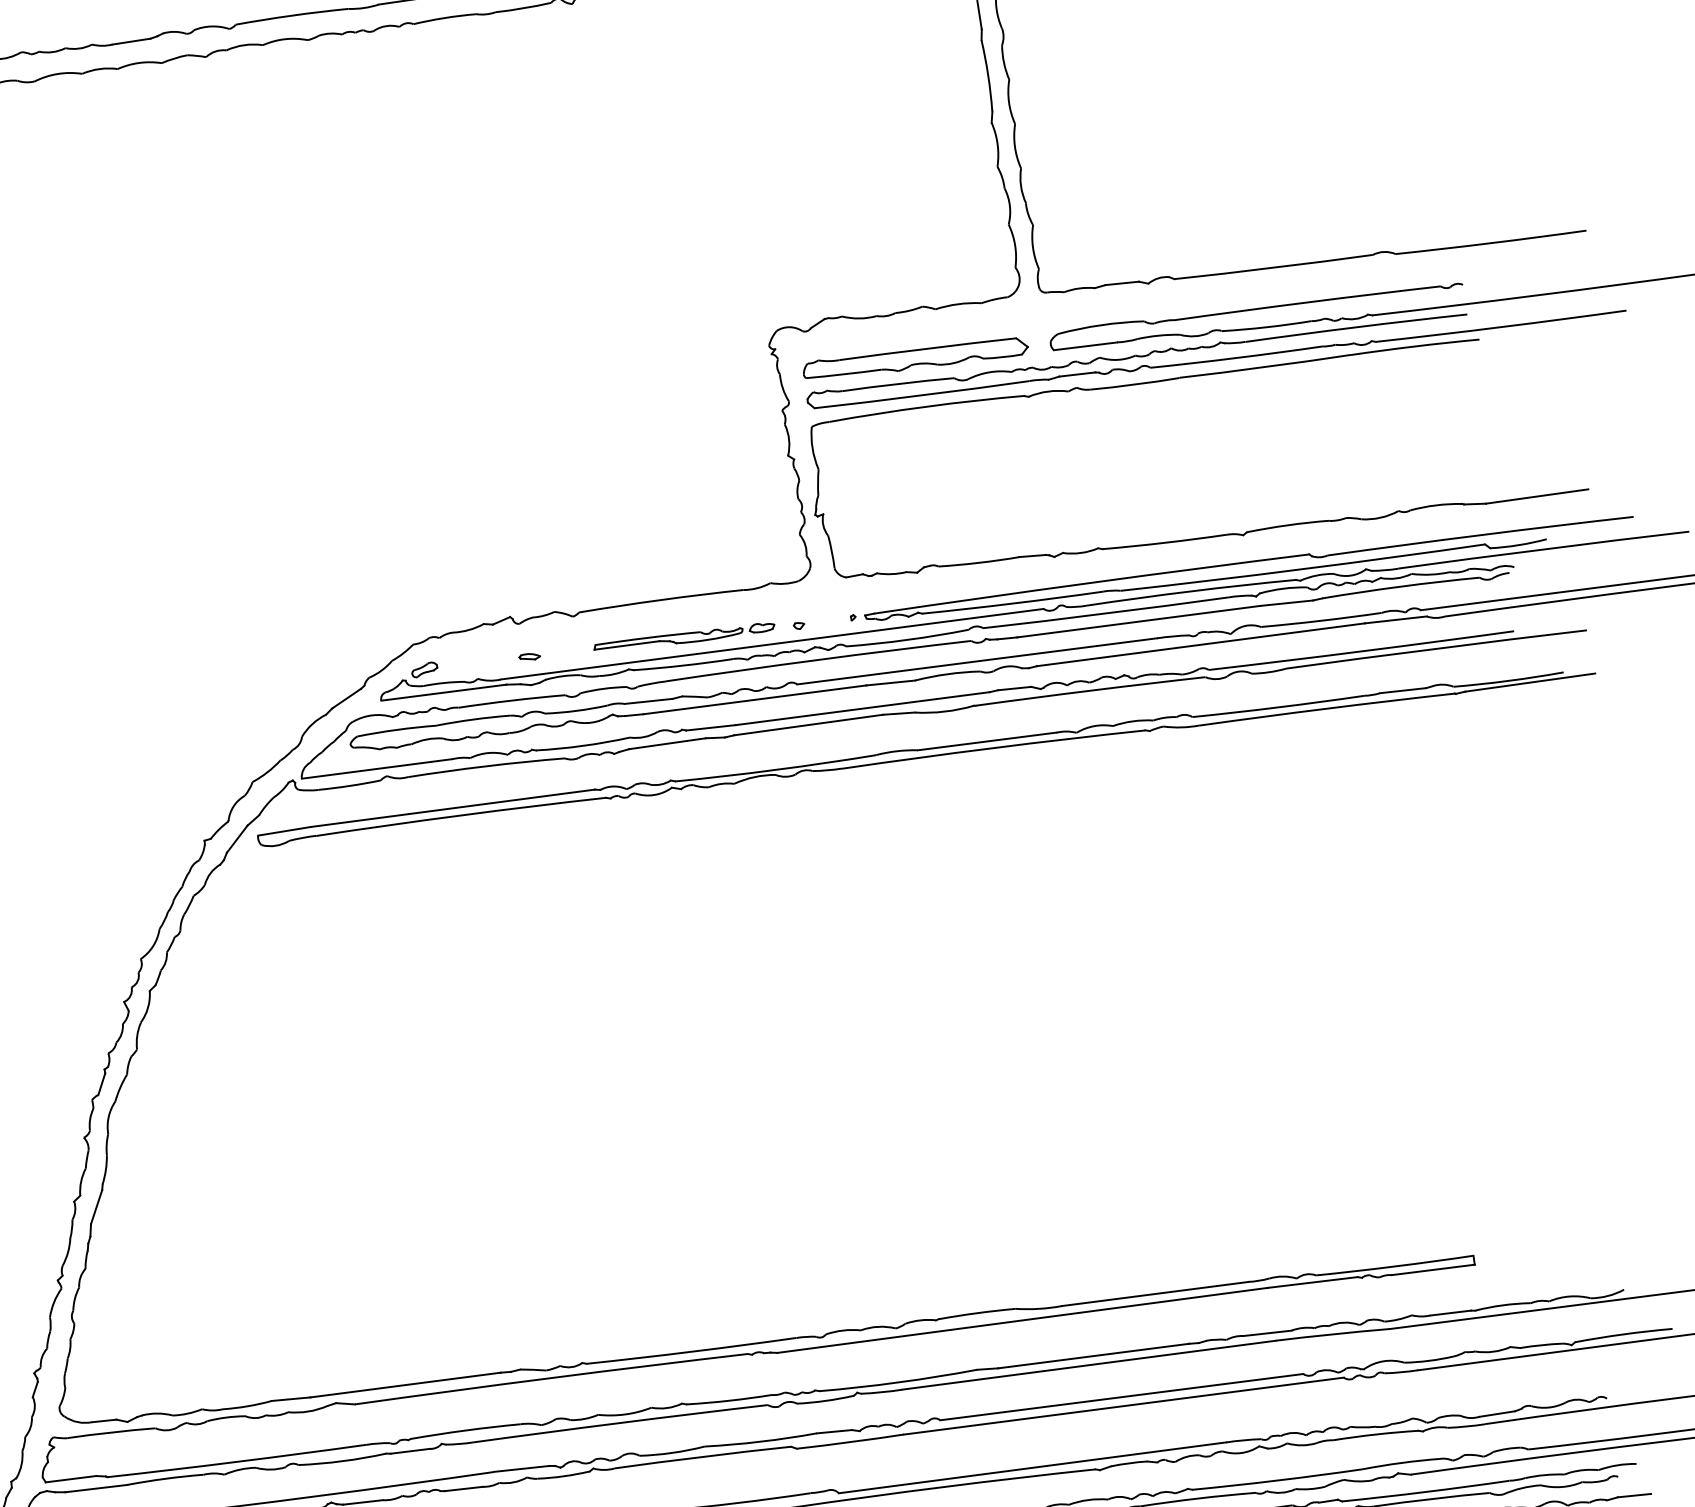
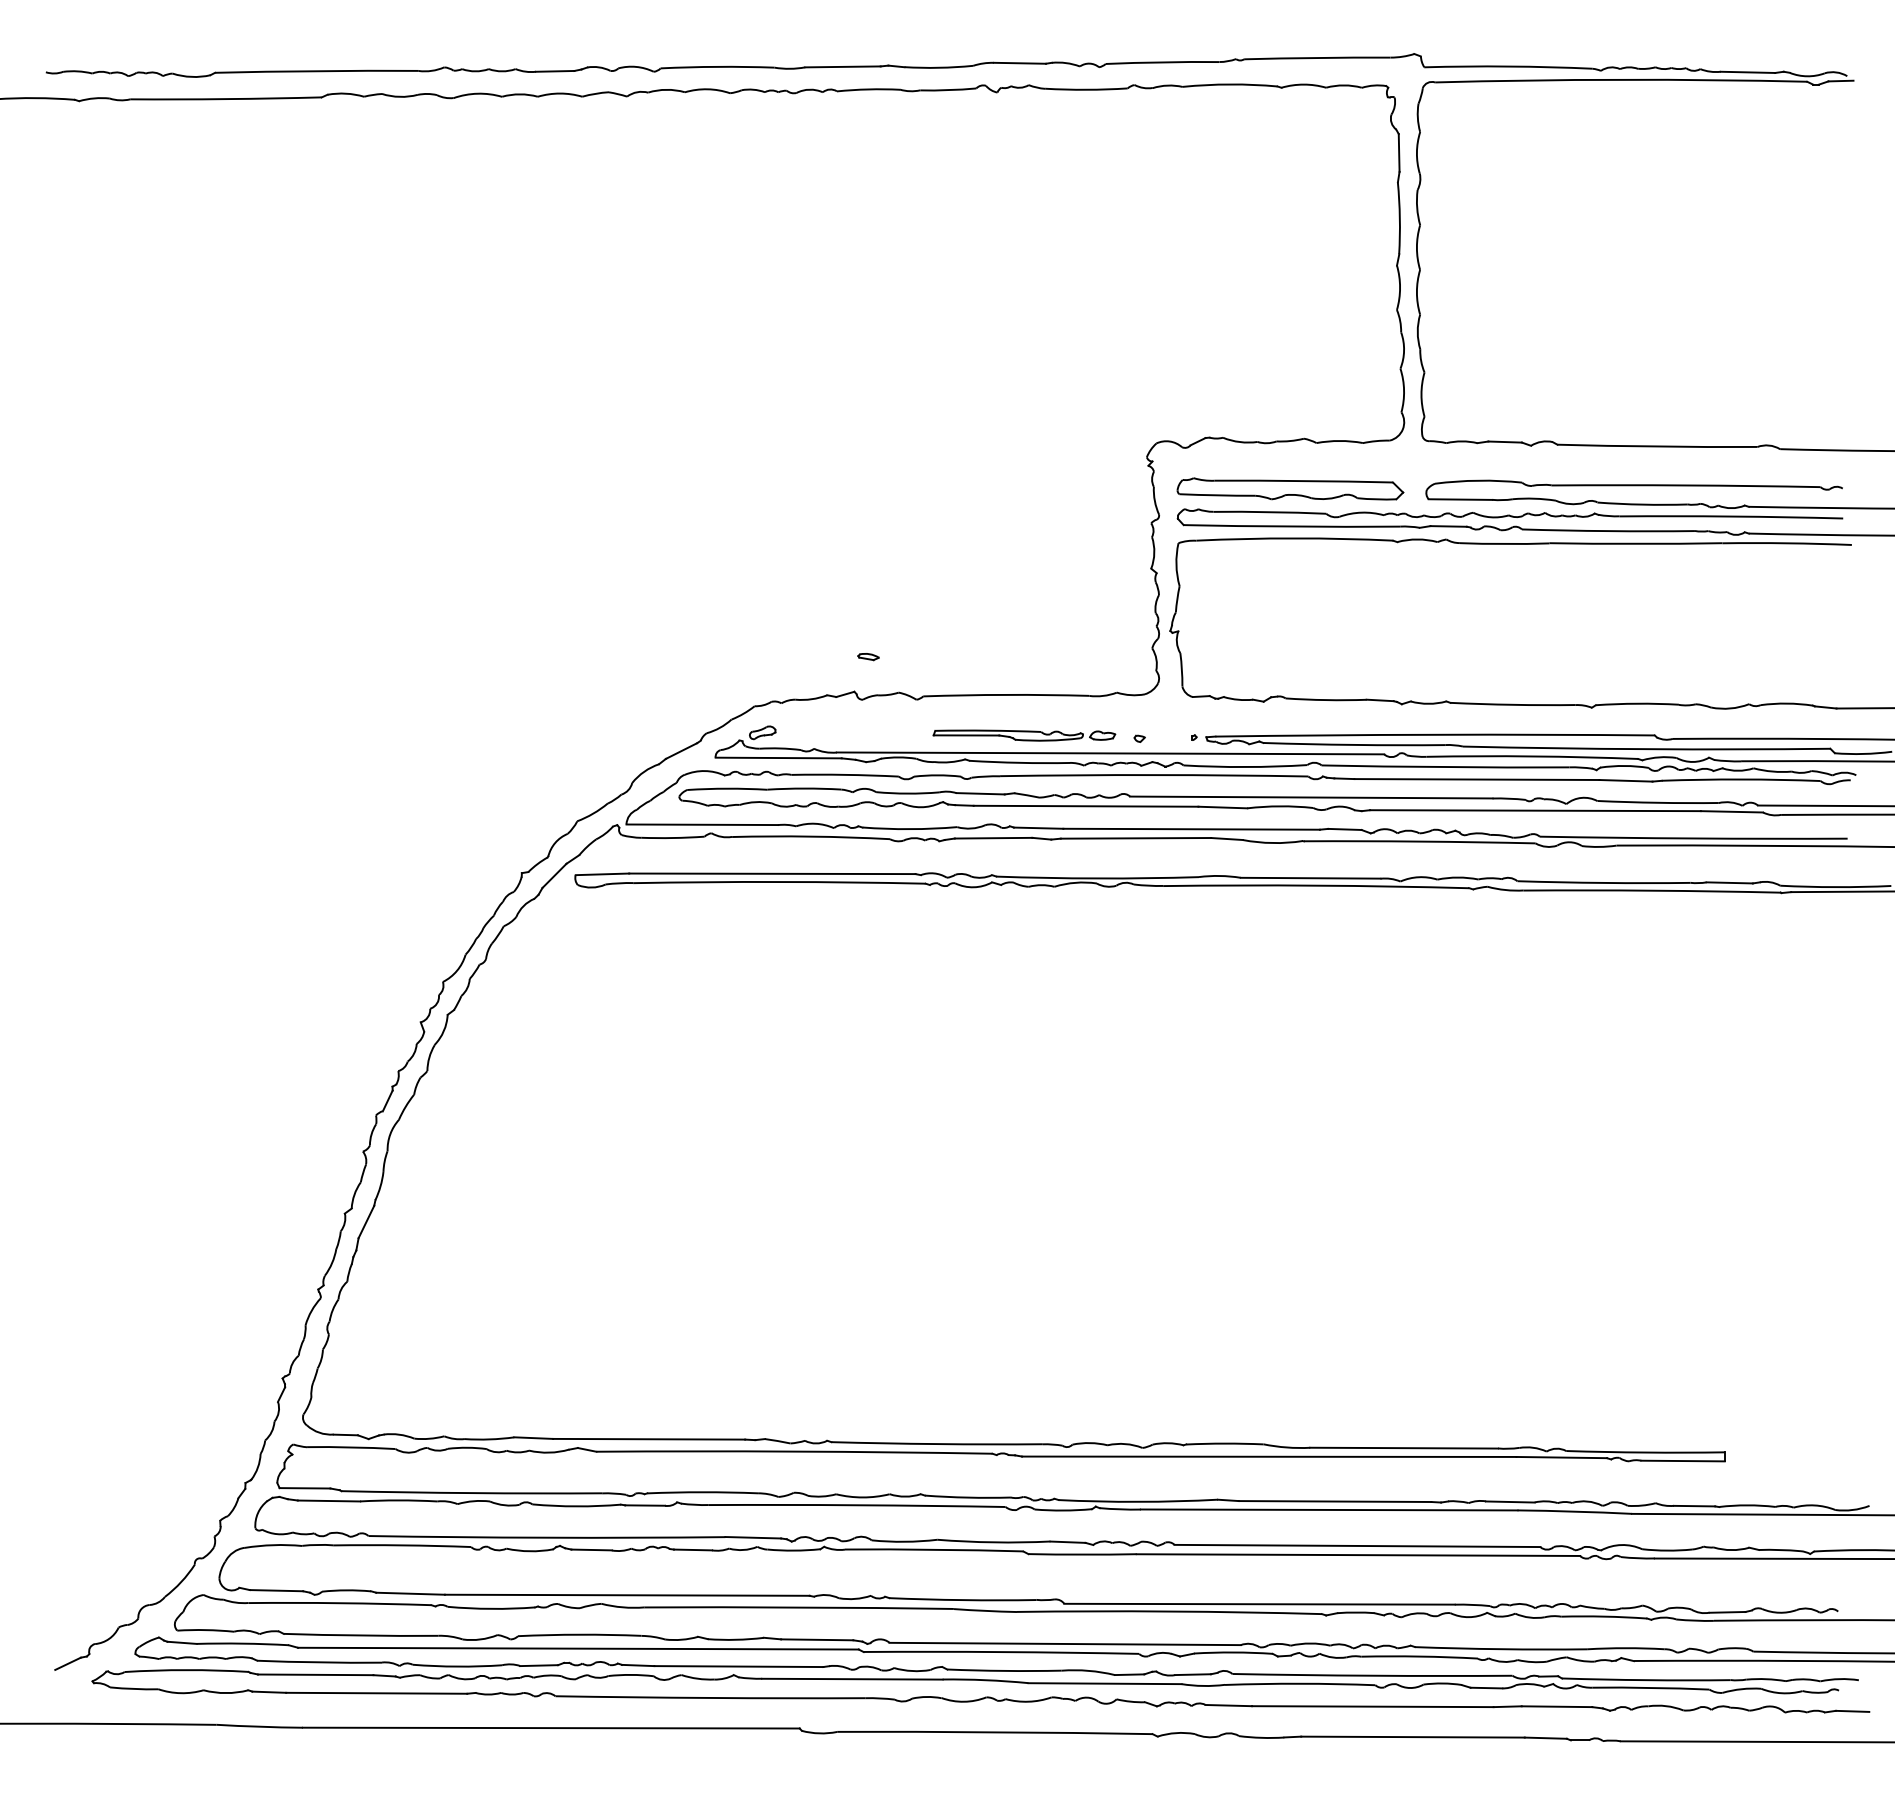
part: (529, 657) -> (868, 657), moved

